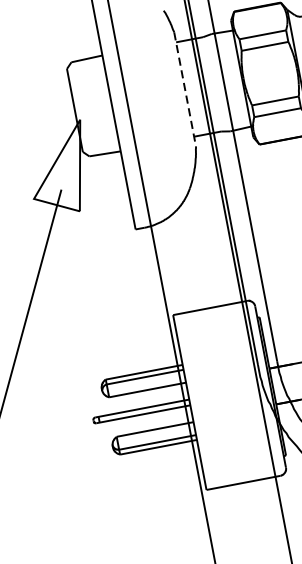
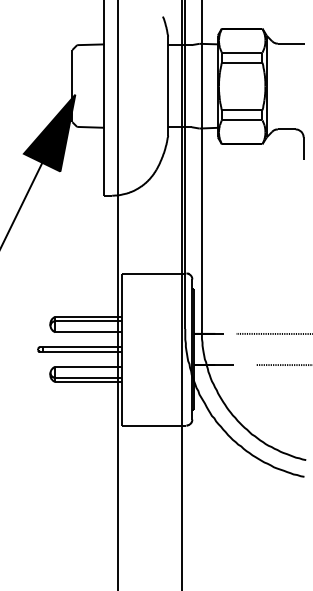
line: (185, 89) -> (168, 86), dashed -> solid
fill: (58, 168) -> (49, 132), added

